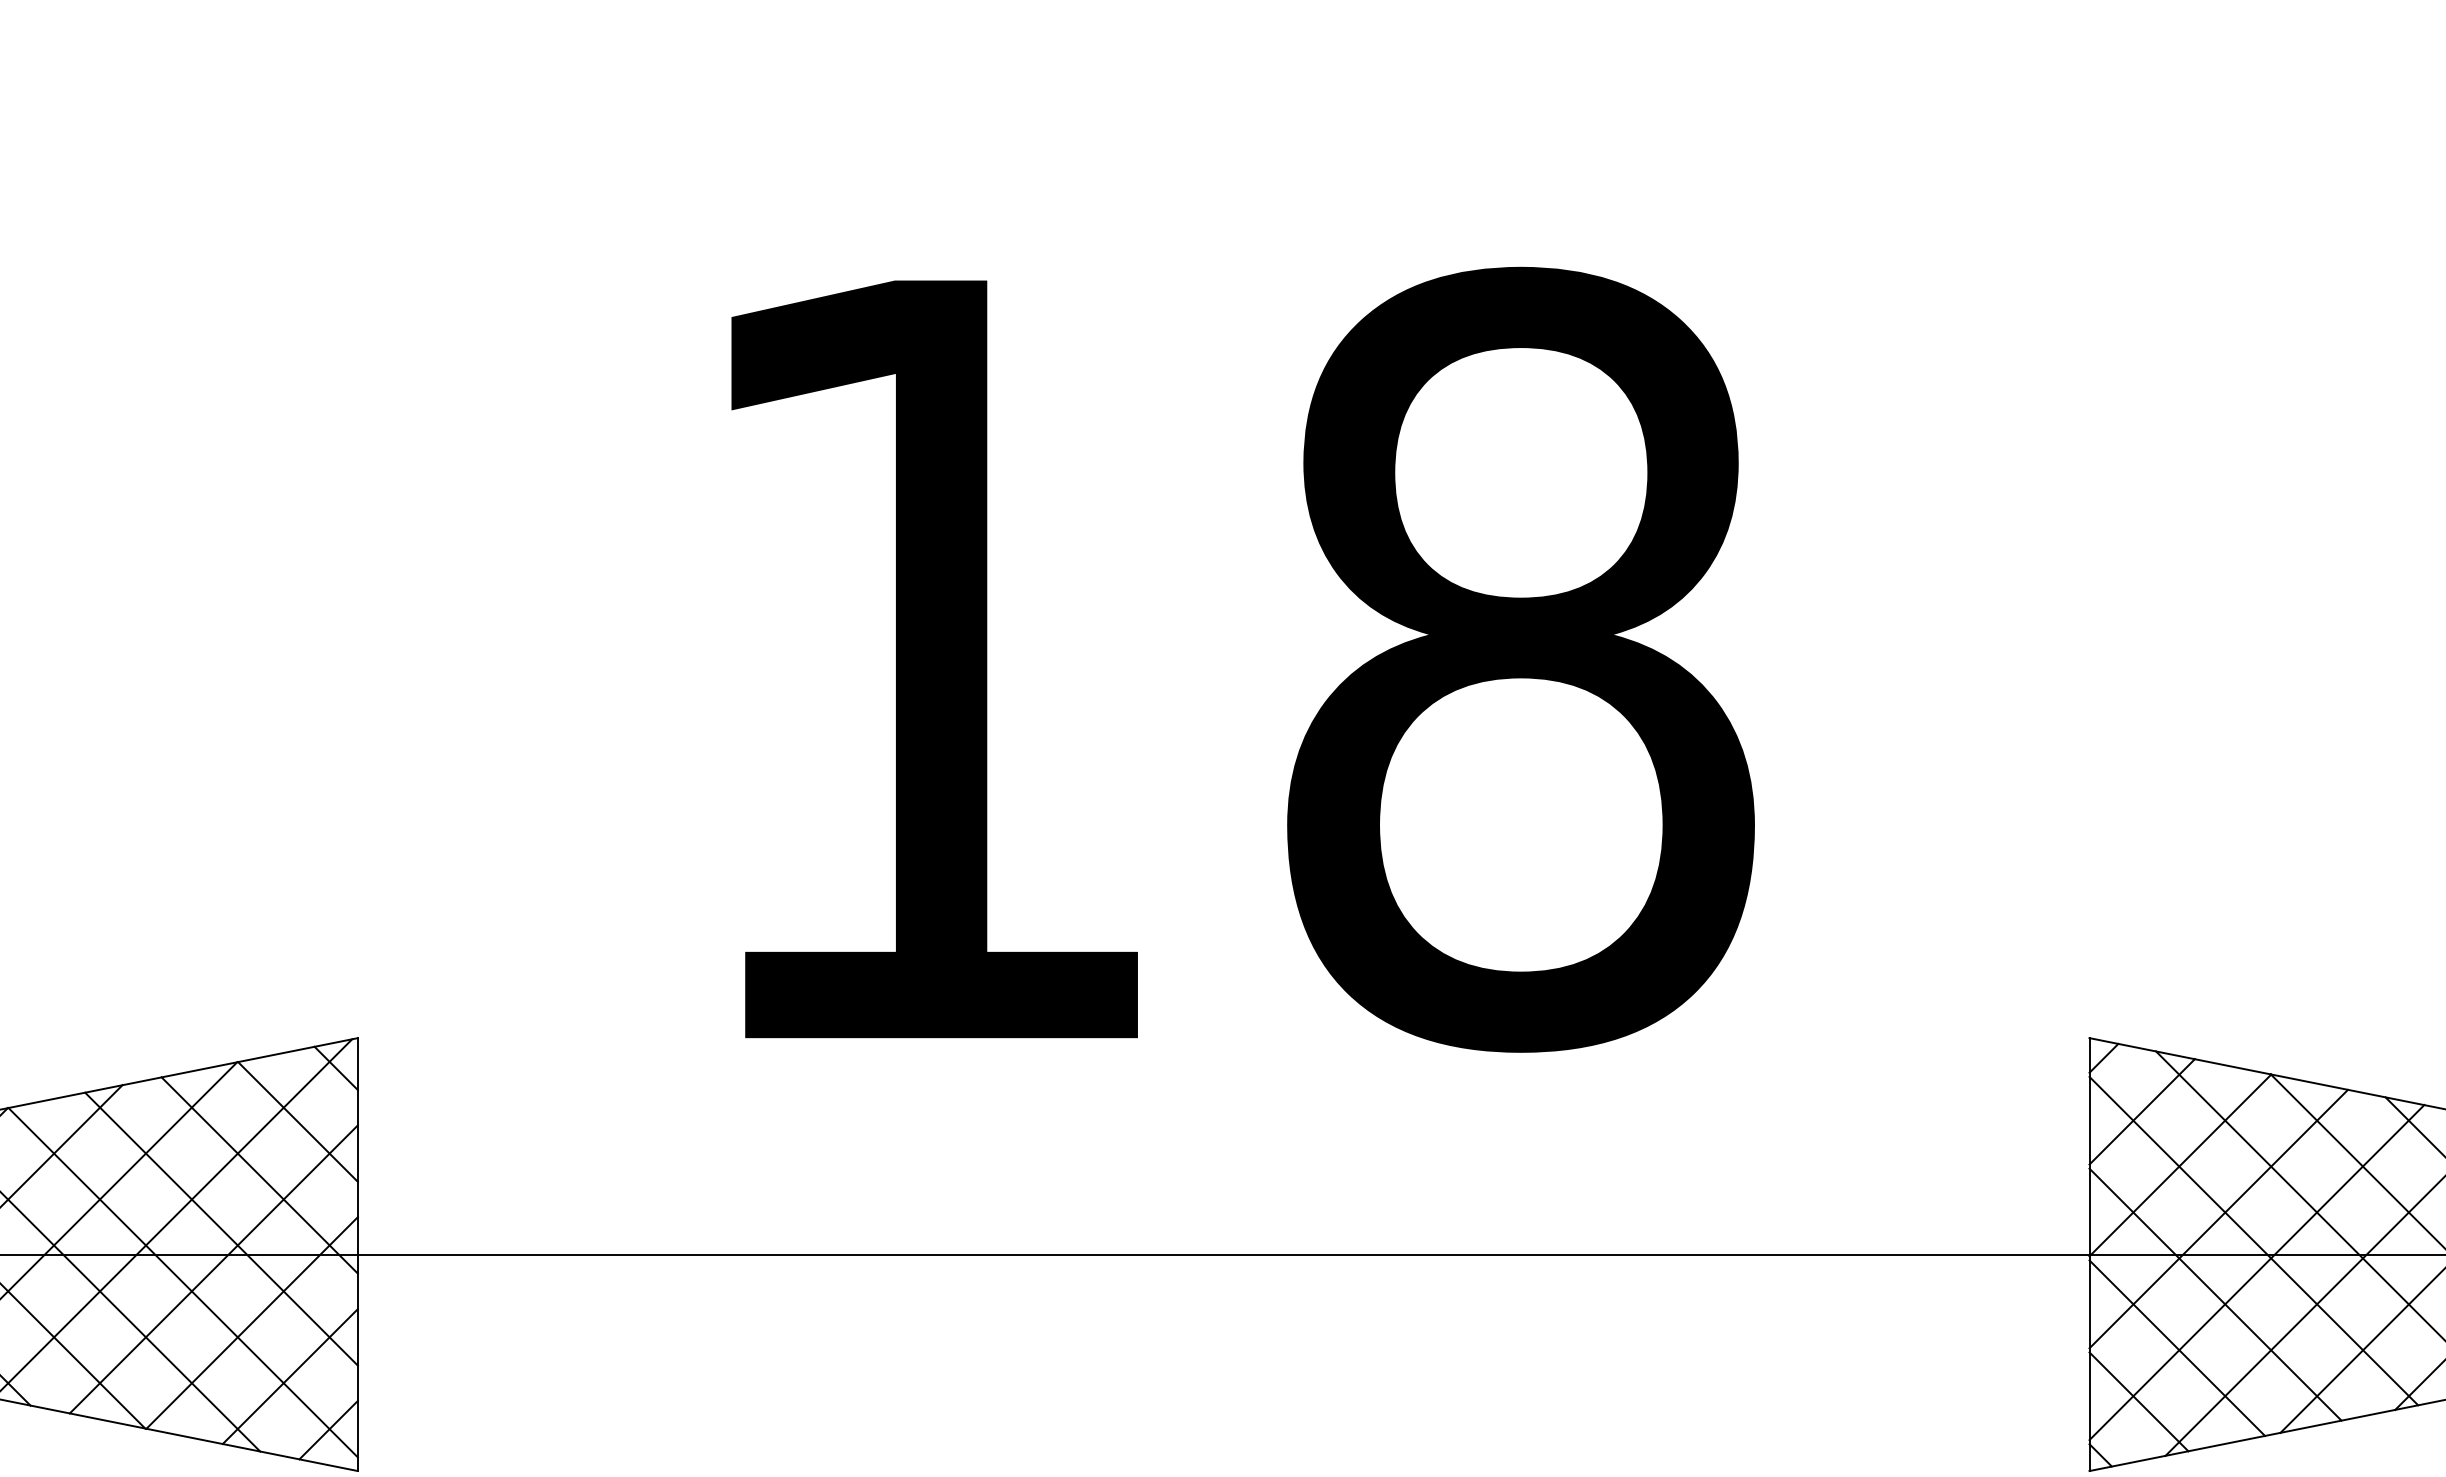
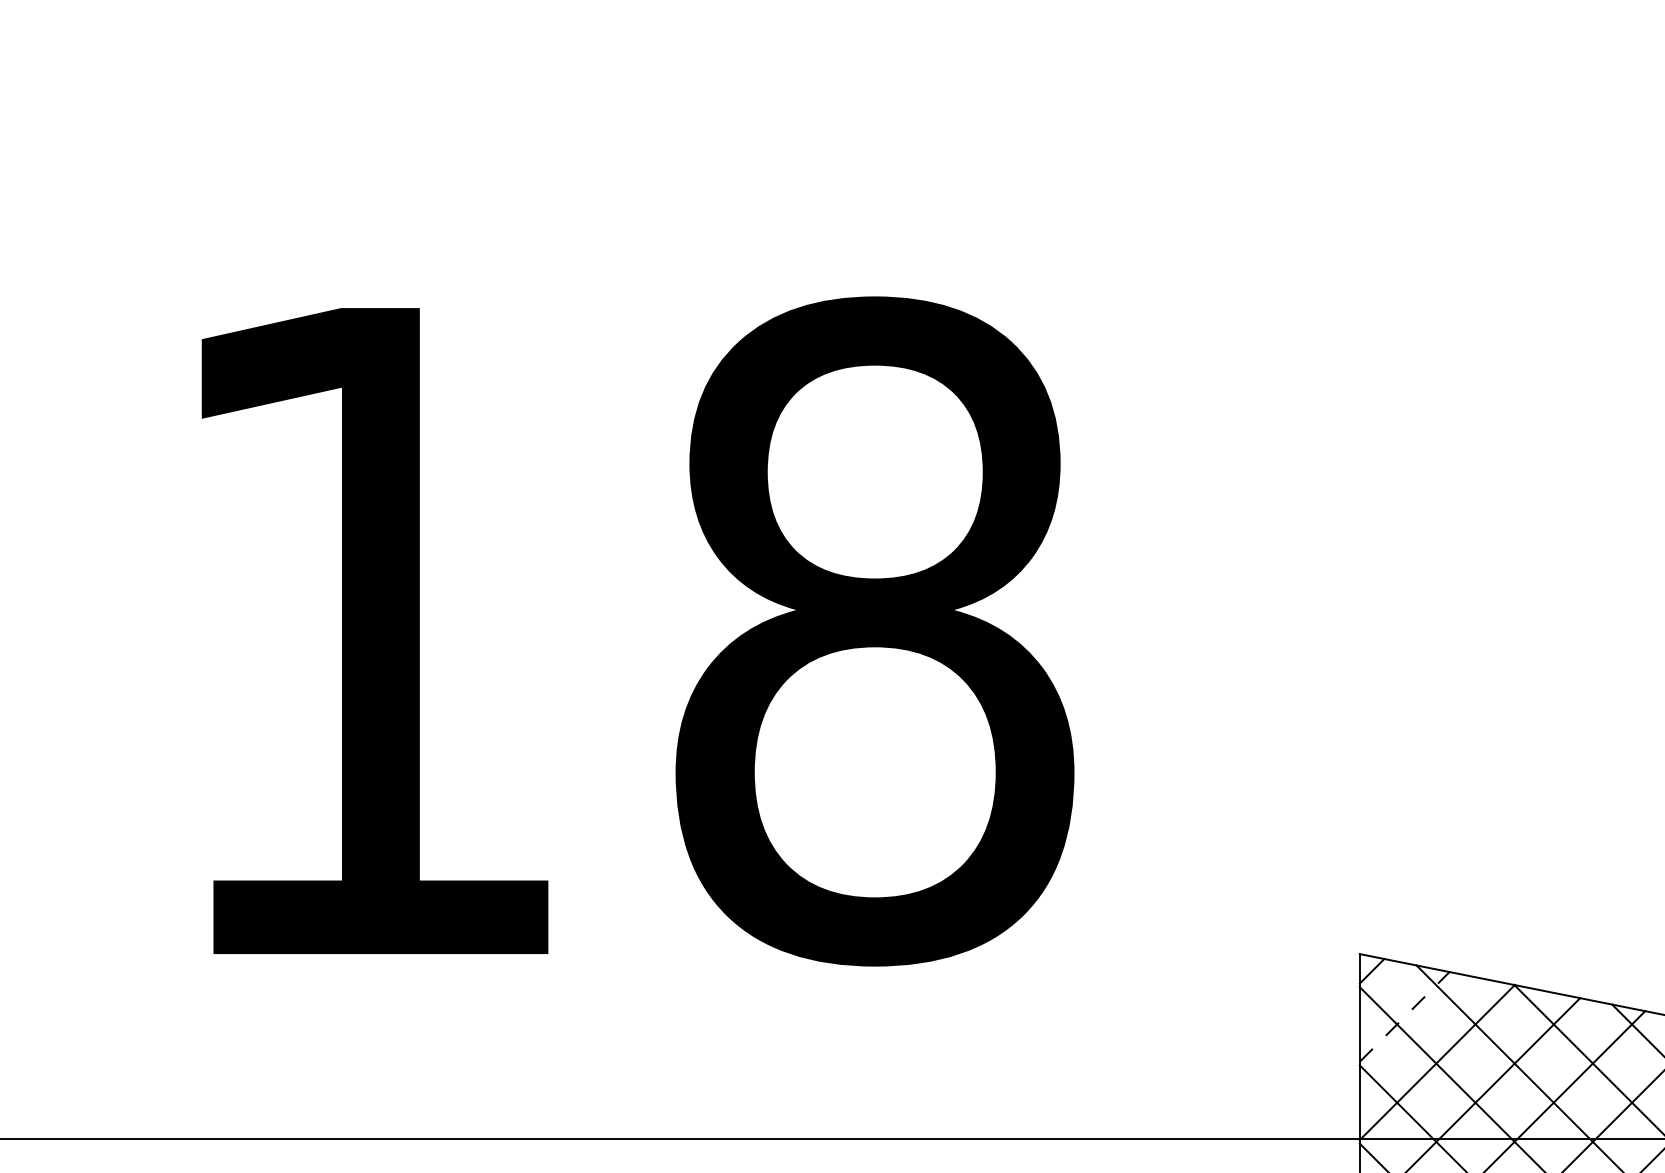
line: (2142, 1111) -> (1404, 1016), solid -> dashed

